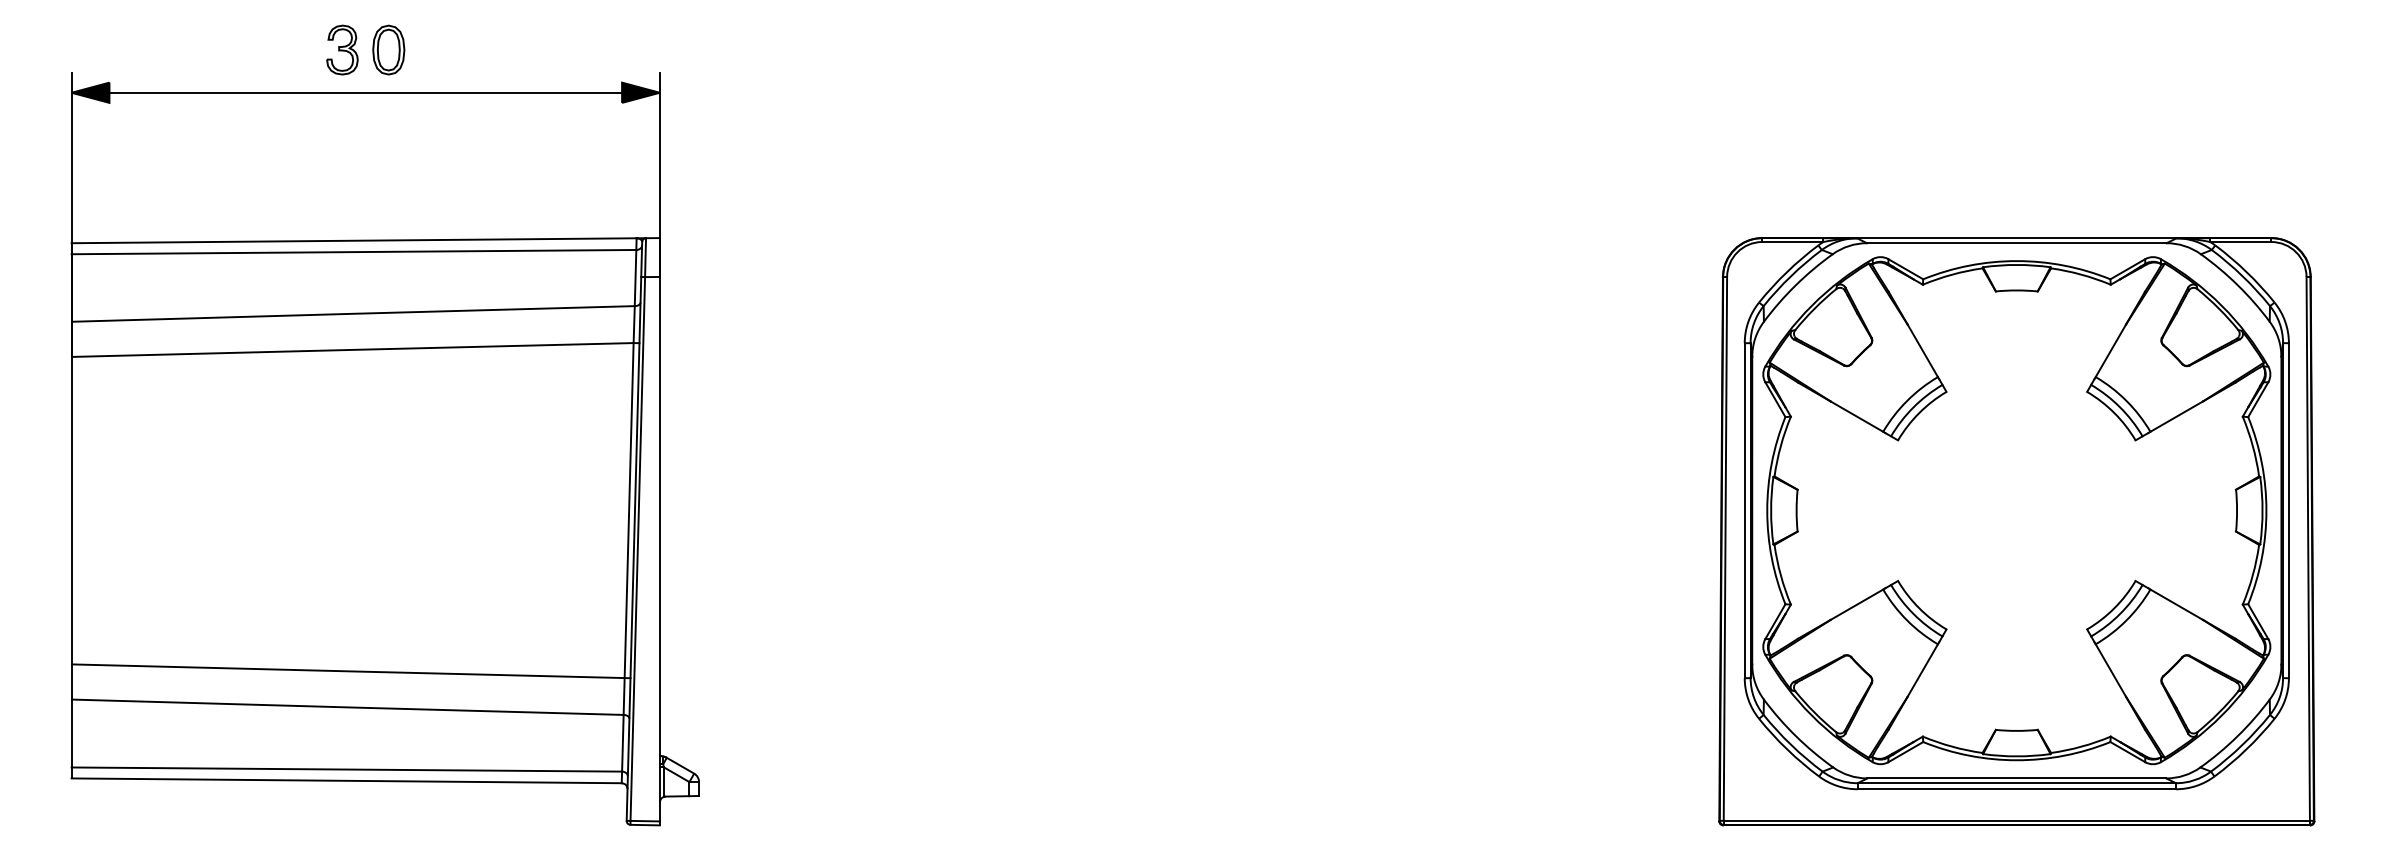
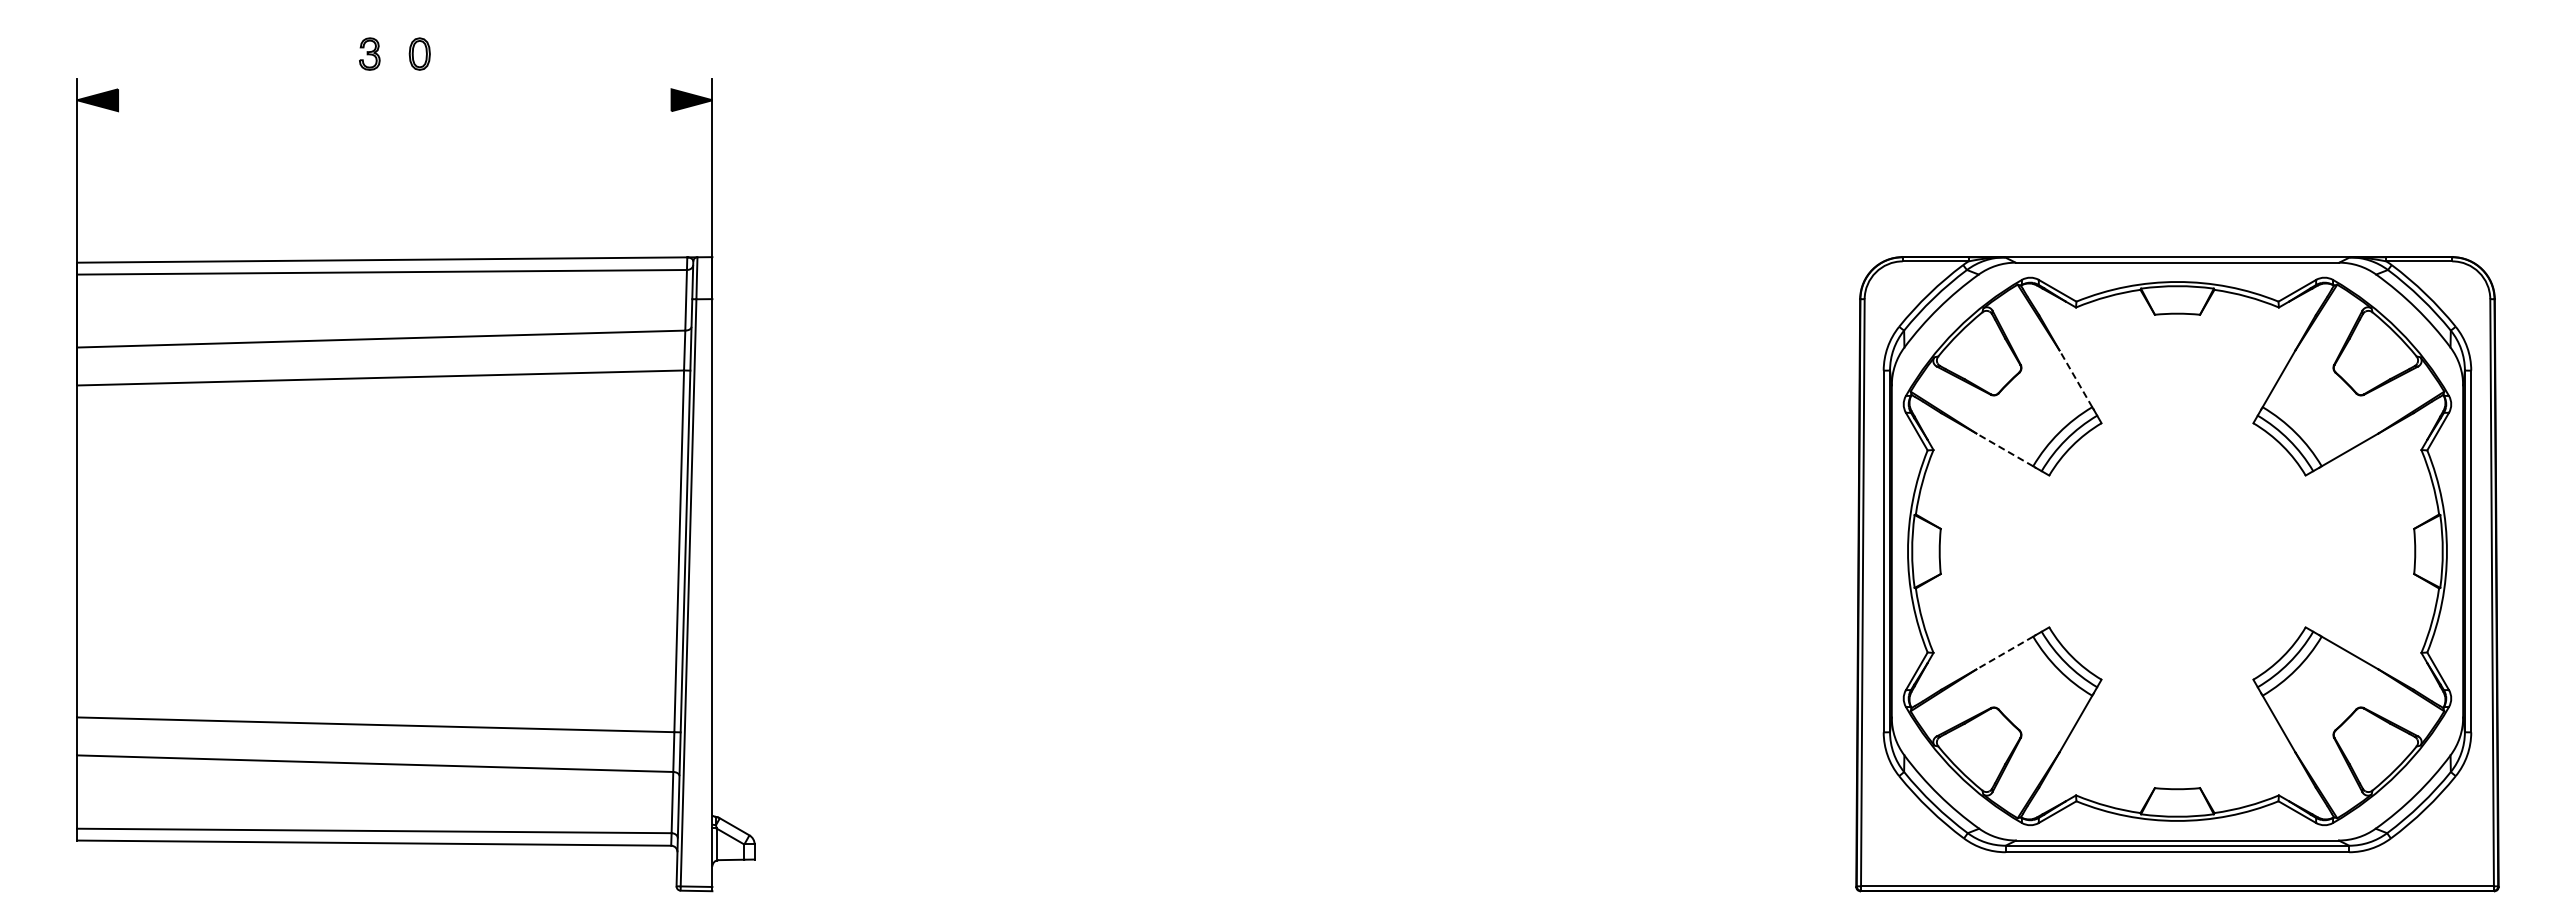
part: (342, 49) -> (369, 53), size x0.6
part: (388, 49) -> (419, 53), size x0.6
line: (365, 92) -> (394, 100), removed
line: (1922, 350) -> (2075, 378), solid -> dashed
line: (1856, 416) -> (2004, 449), solid -> dashed
line: (1856, 605) -> (2004, 653), solid -> dashed

